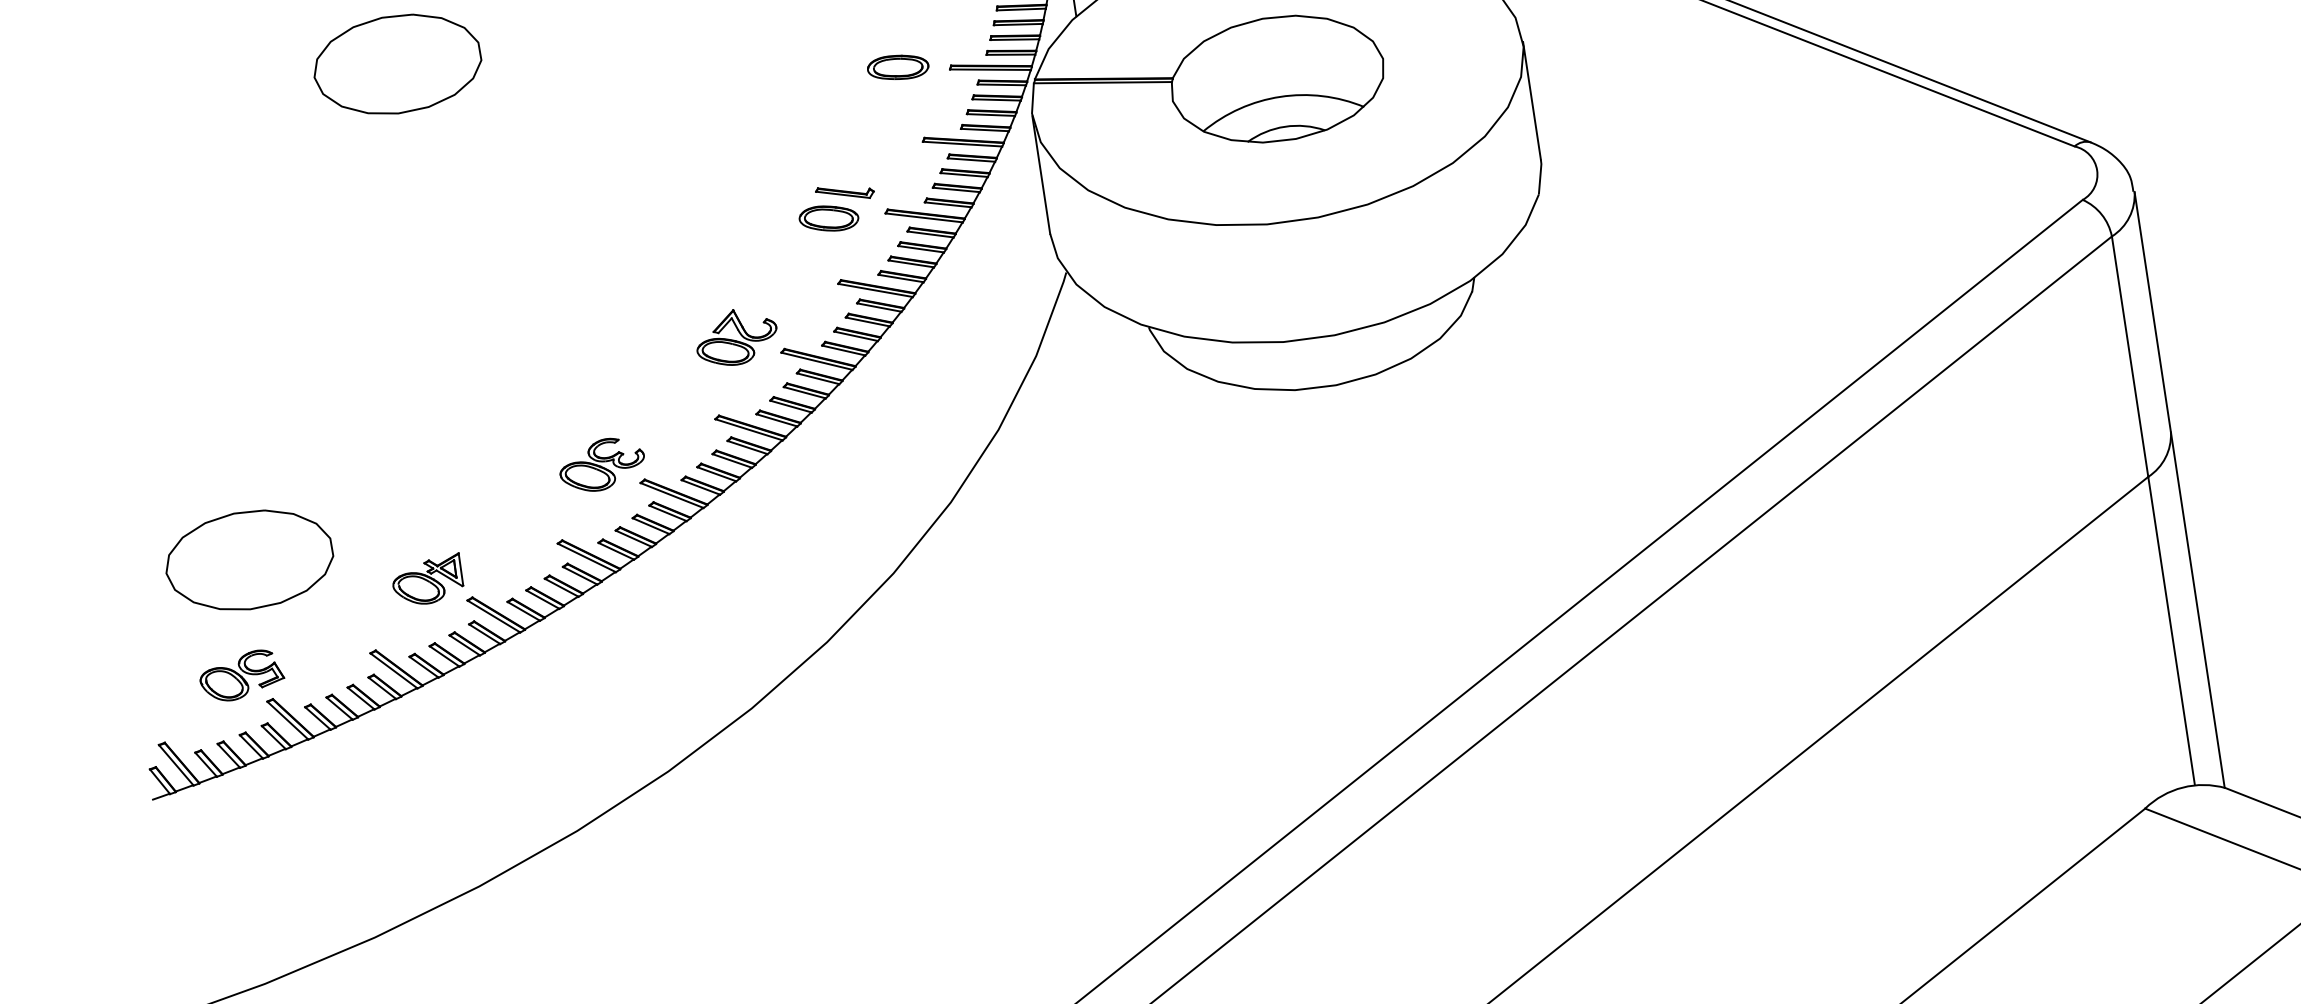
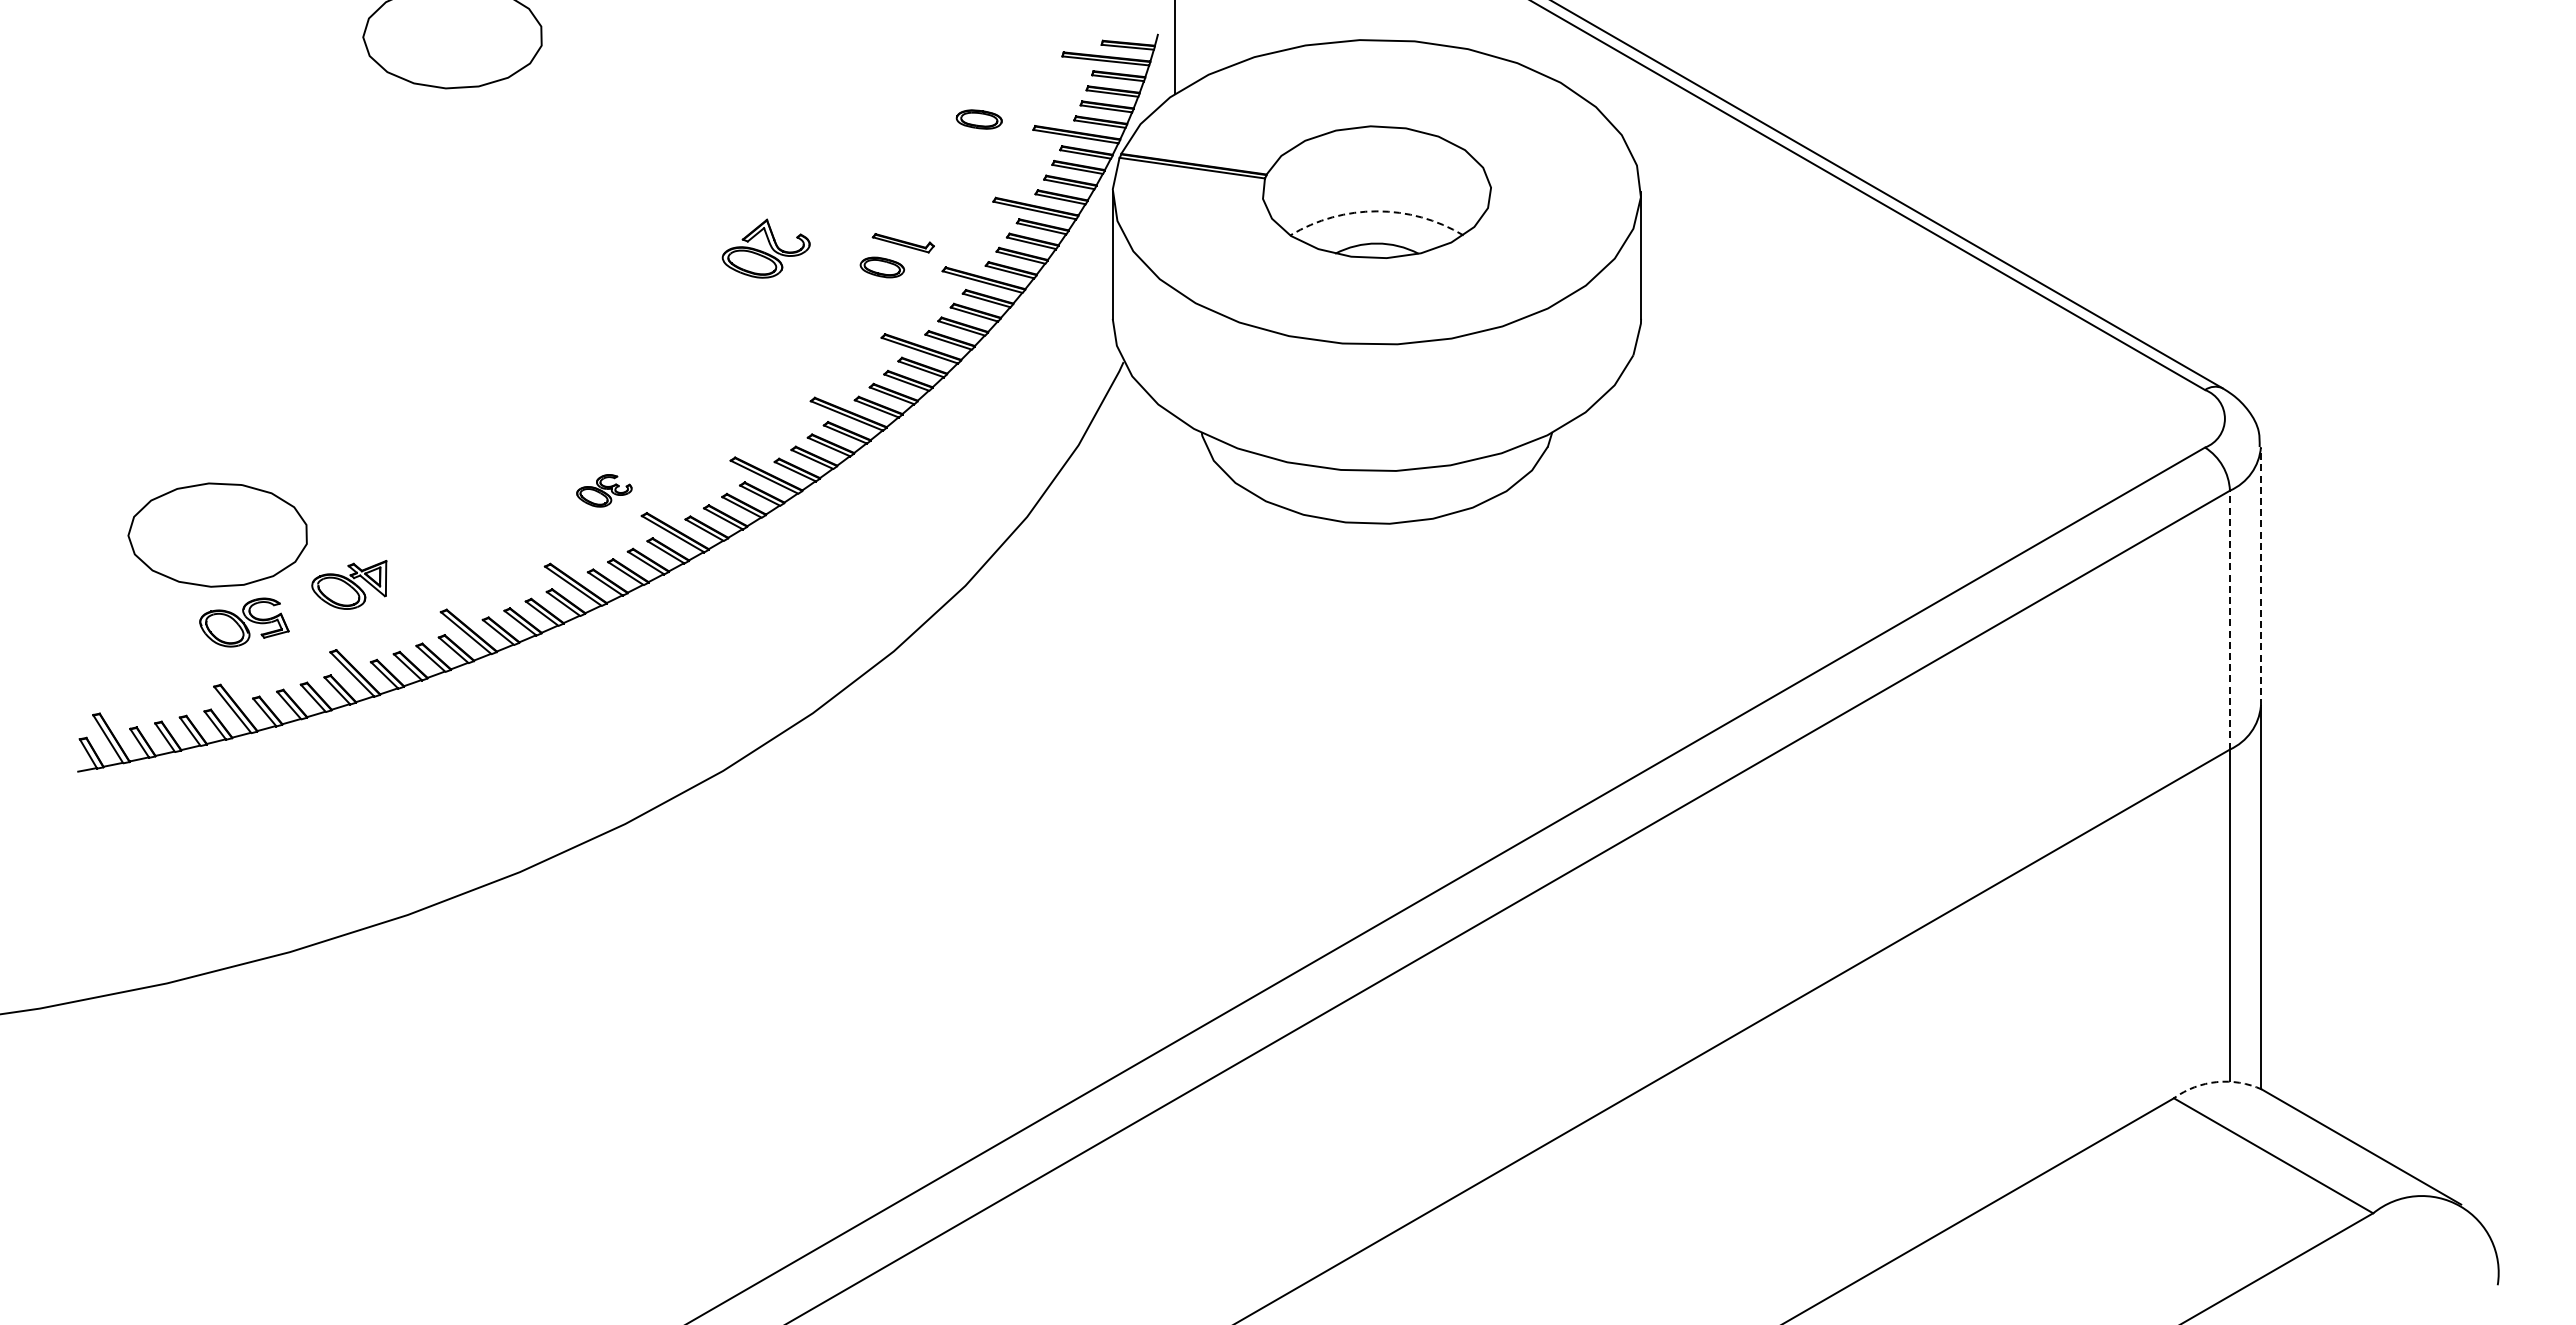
part: (898, 67) -> (979, 119), size x0.7
arc: (1280, 97) -> (1376, 211), solid -> dashed
part: (829, 218) -> (882, 267), size x0.7
line: (2152, 311) -> (2260, 576), solid -> dashed
part: (735, 337) -> (765, 248), moved
line: (2129, 356) -> (2229, 619), solid -> dashed
part: (602, 464) -> (604, 490), size x0.6
part: (427, 580) -> (349, 584), moved
part: (241, 675) -> (244, 622), moved
arc: (2182, 788) -> (2216, 1082), solid -> dashed

